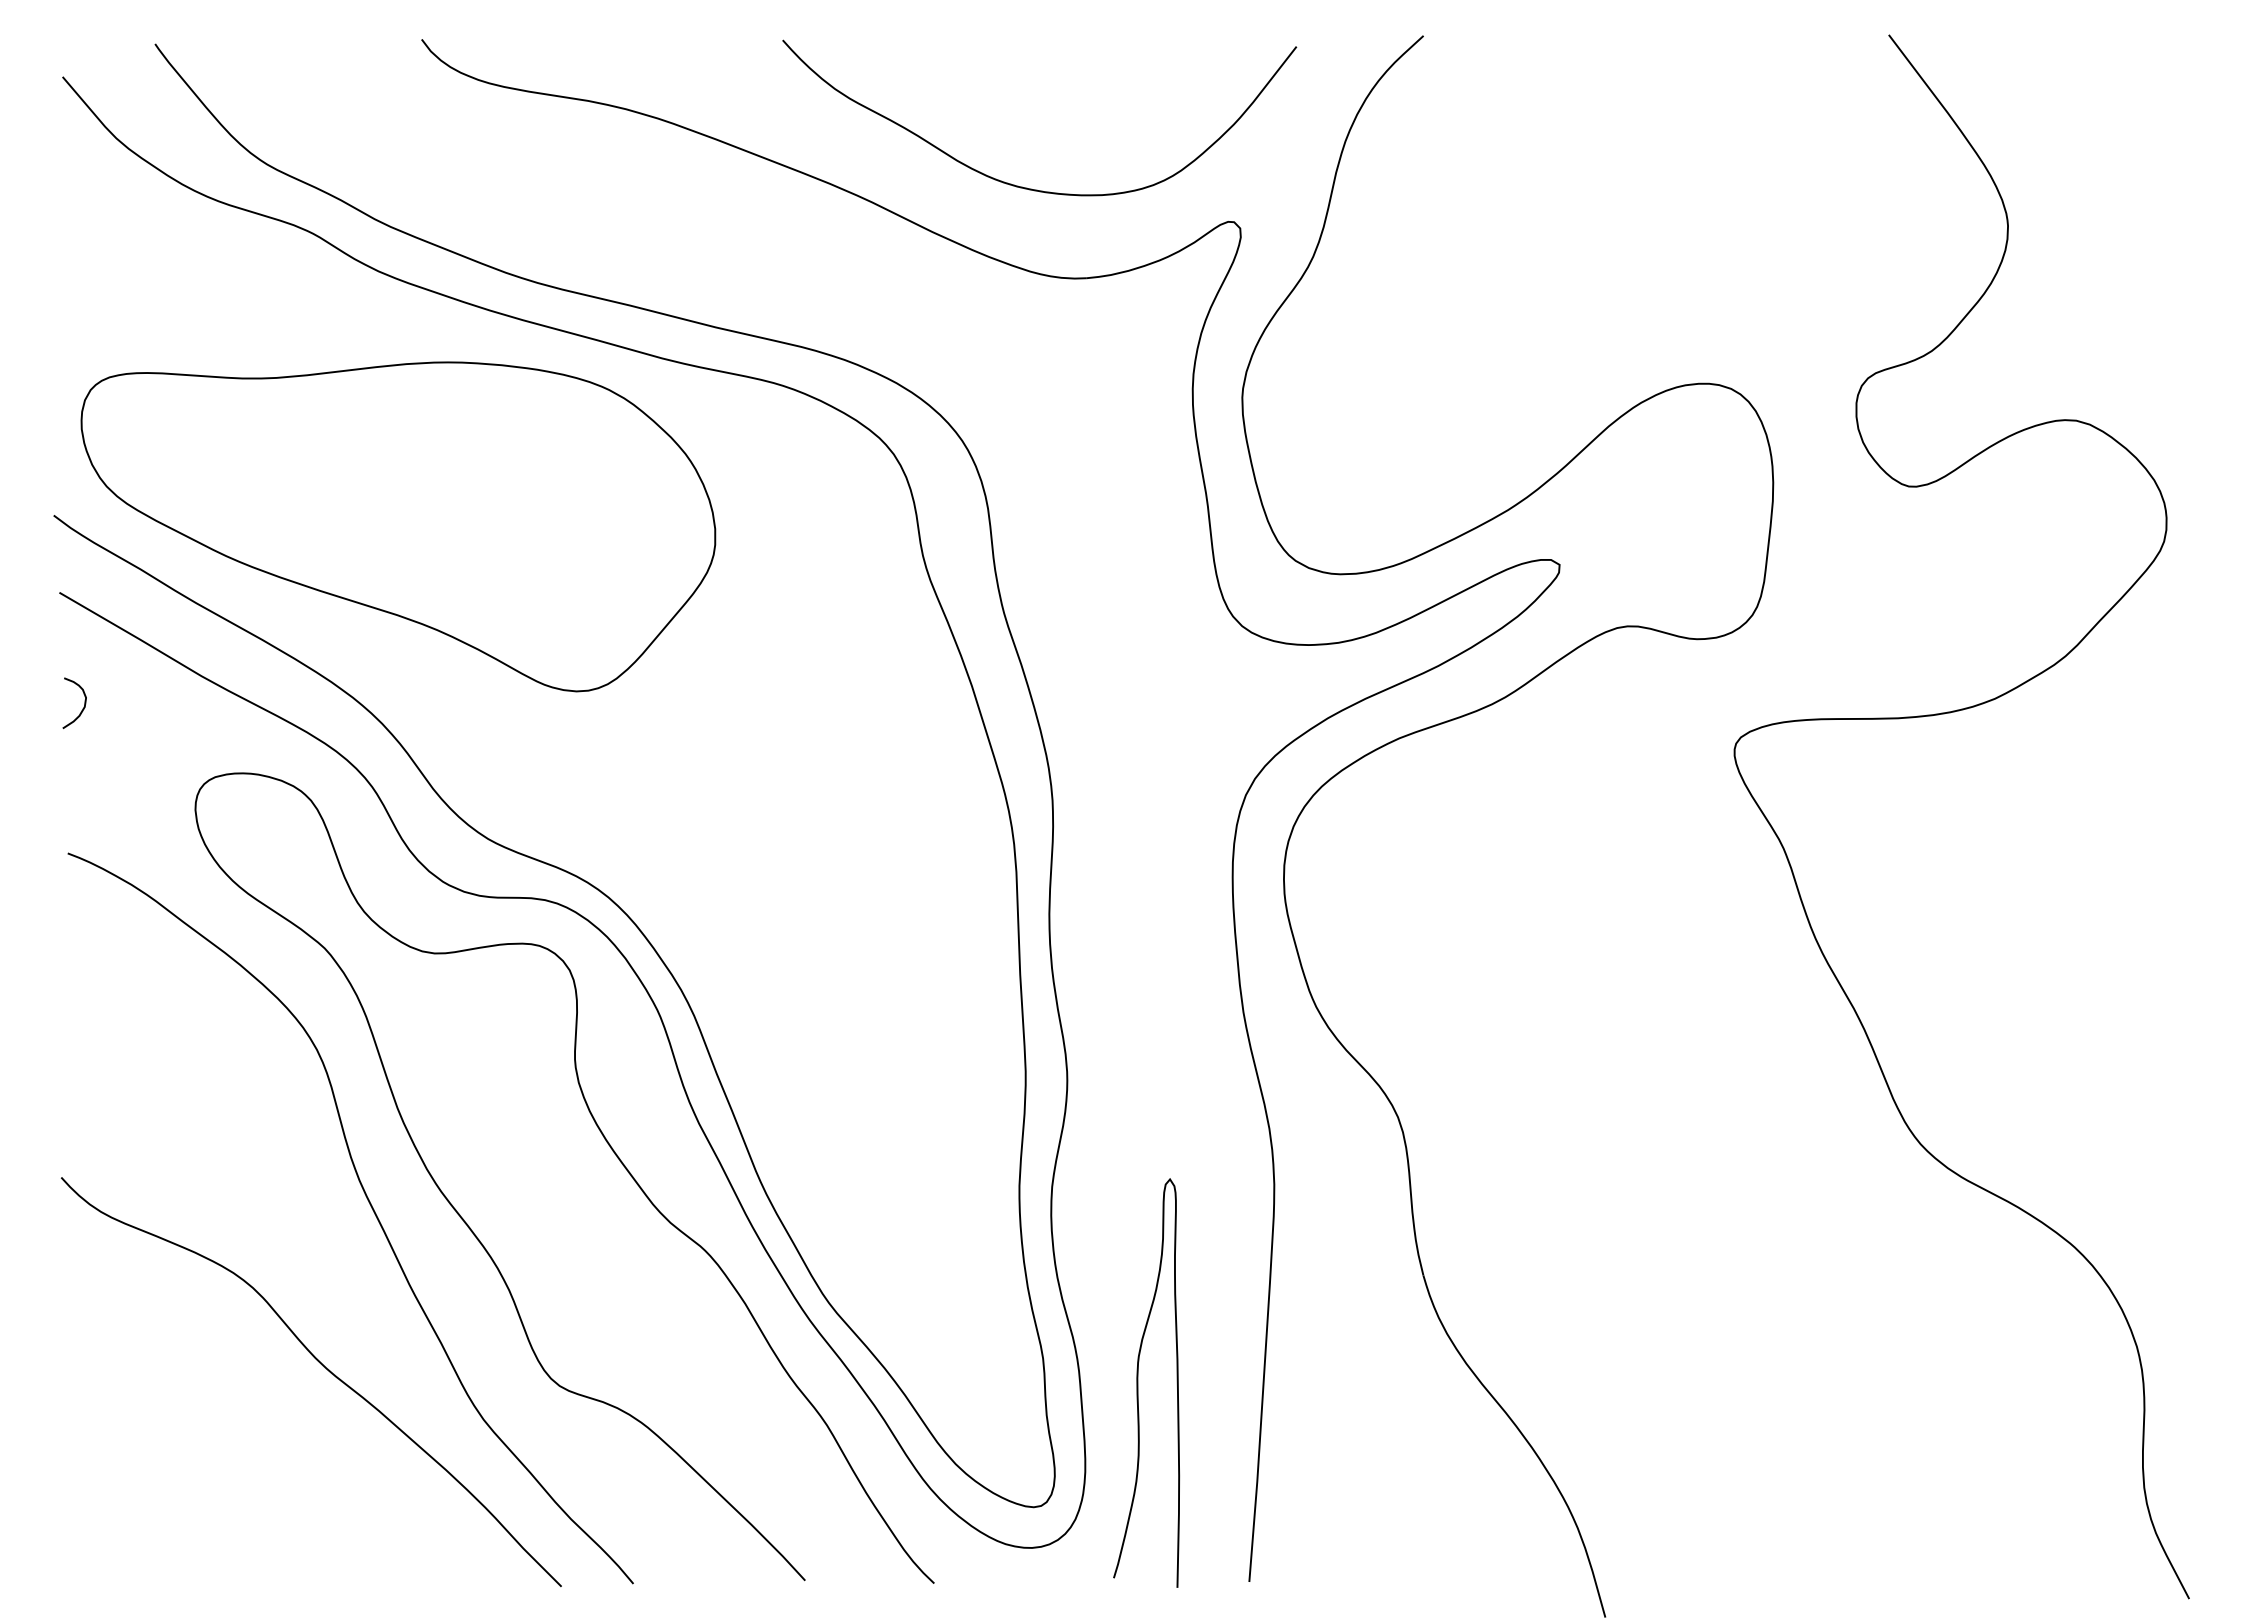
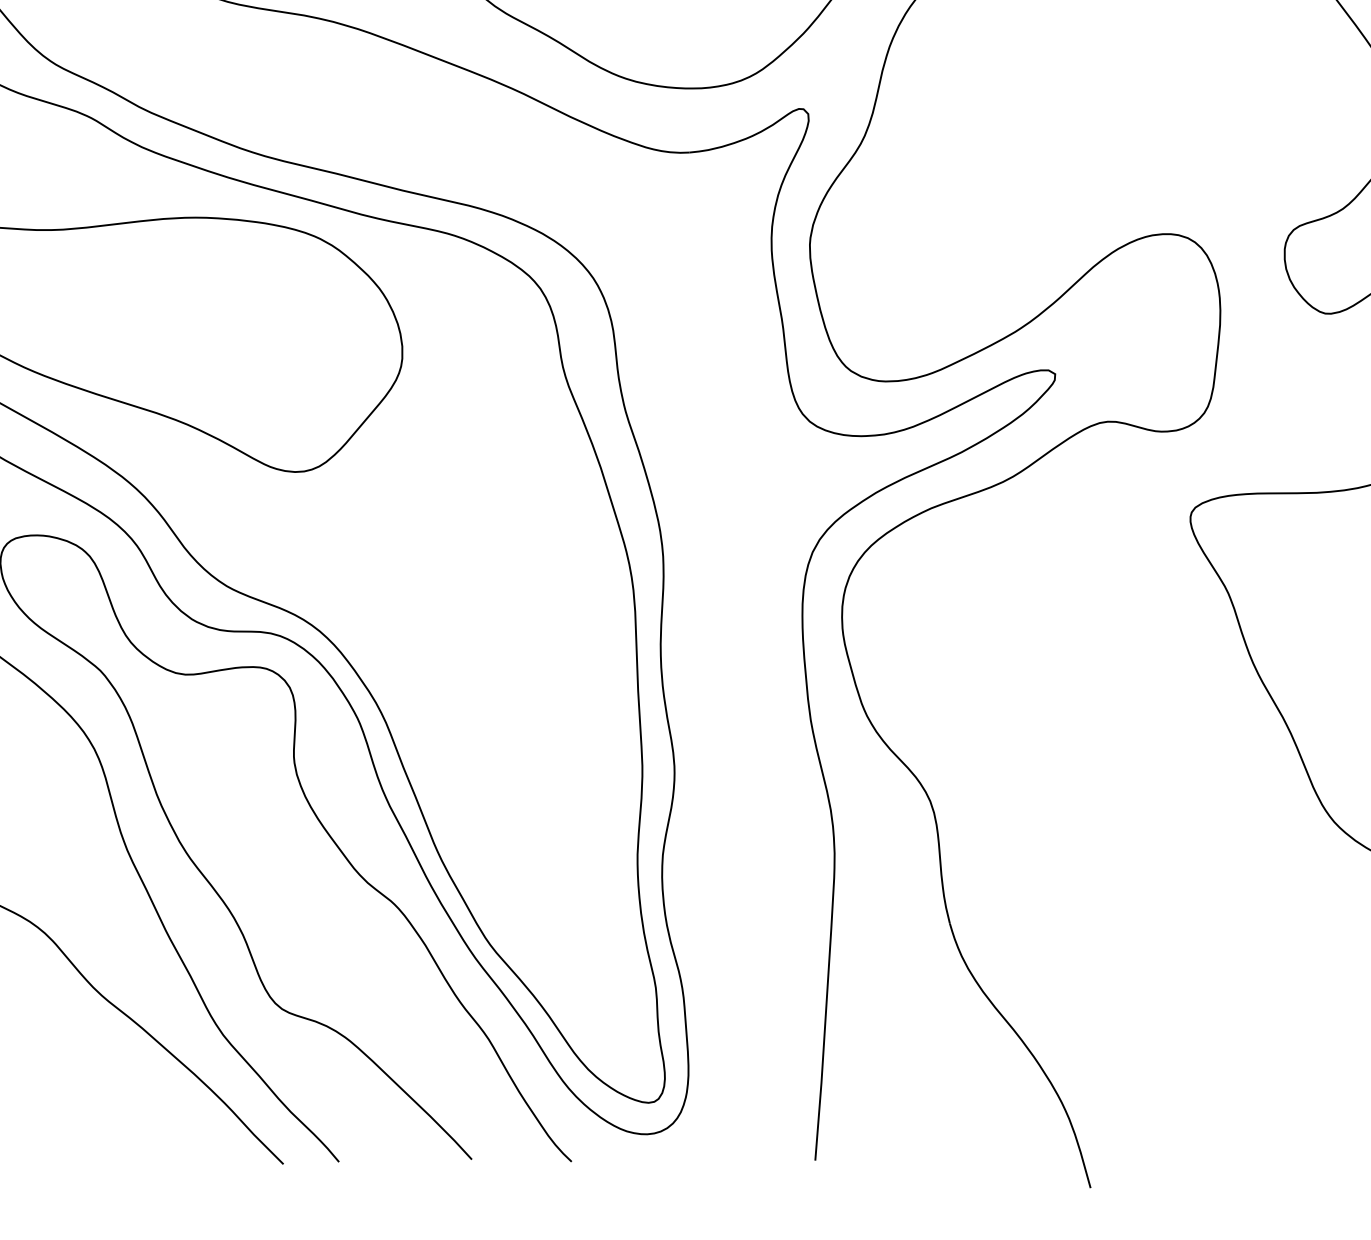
curve: (1138, 1382) -> (729, 1006), removed

